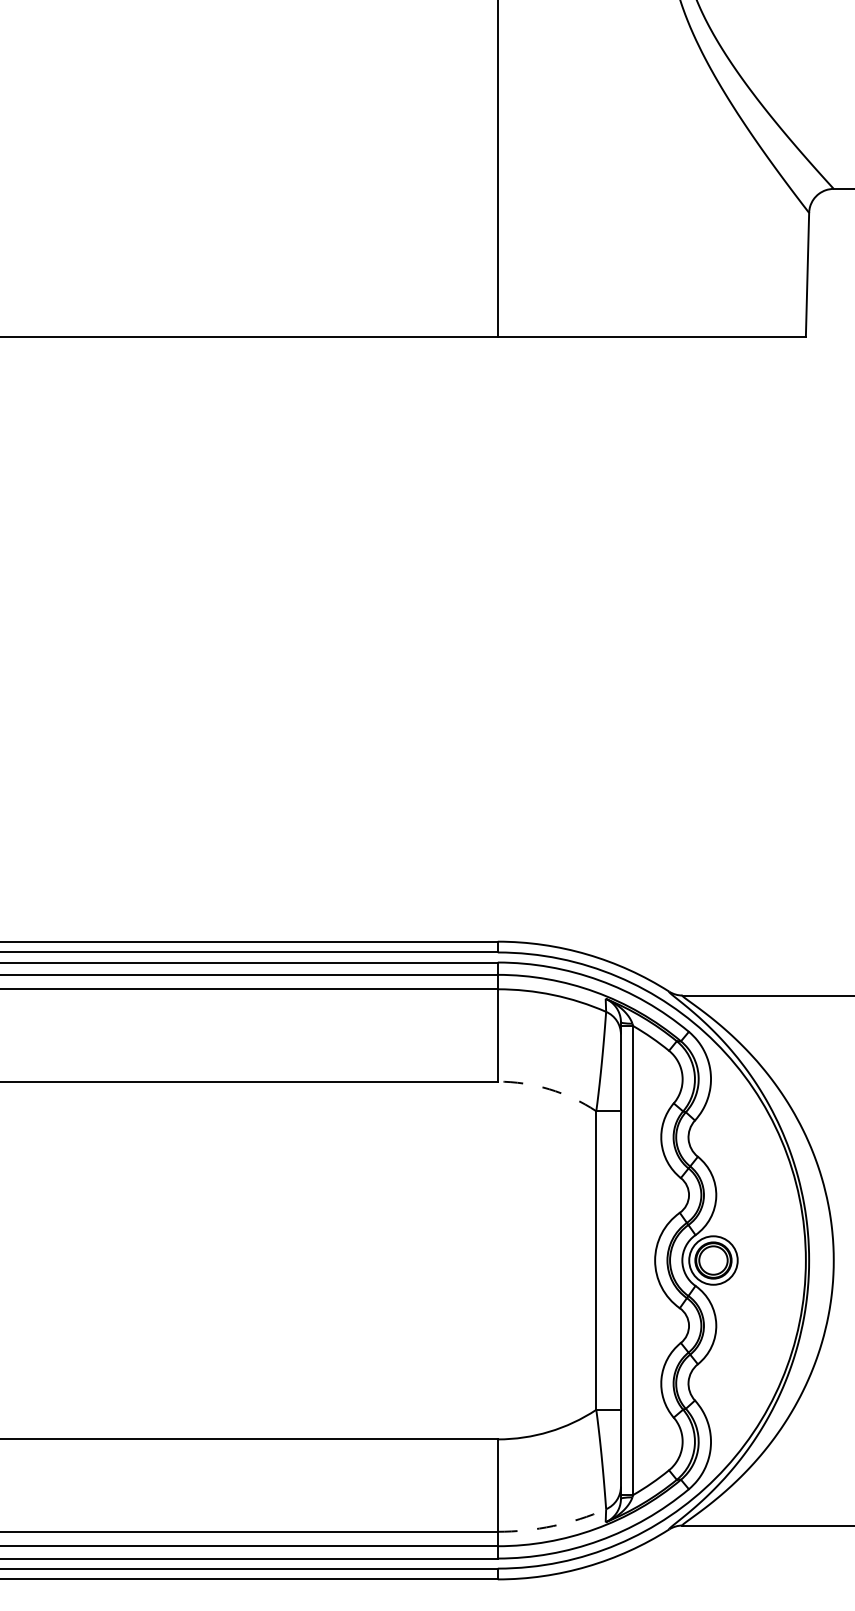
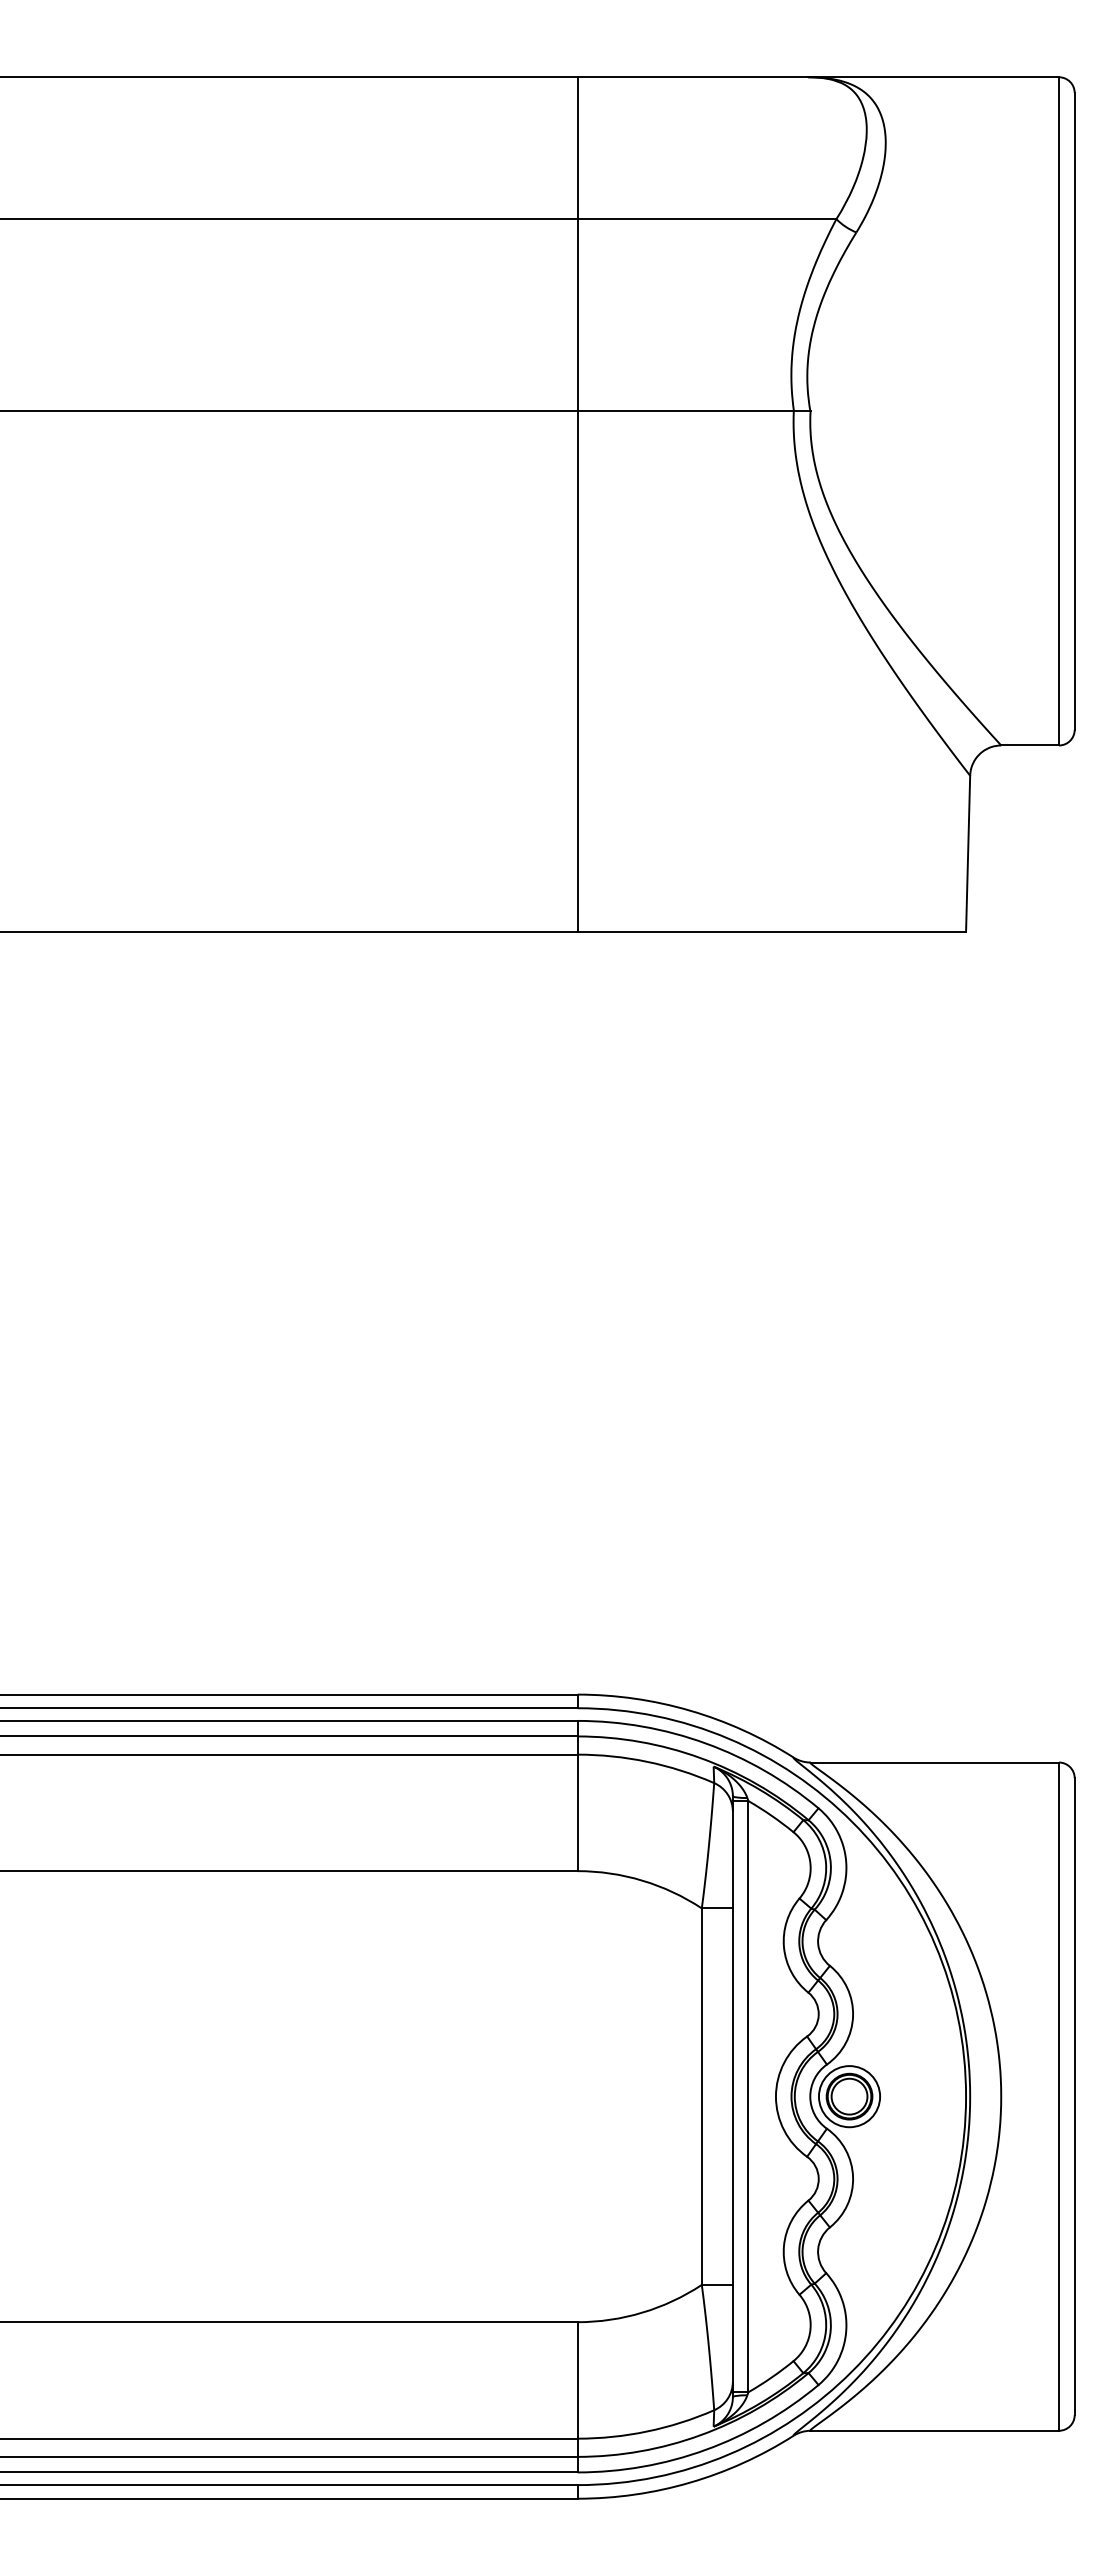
arc: (549, 1089) -> (642, 1880), dashed -> solid
arc: (553, 1526) -> (647, 2431), dashed -> solid

